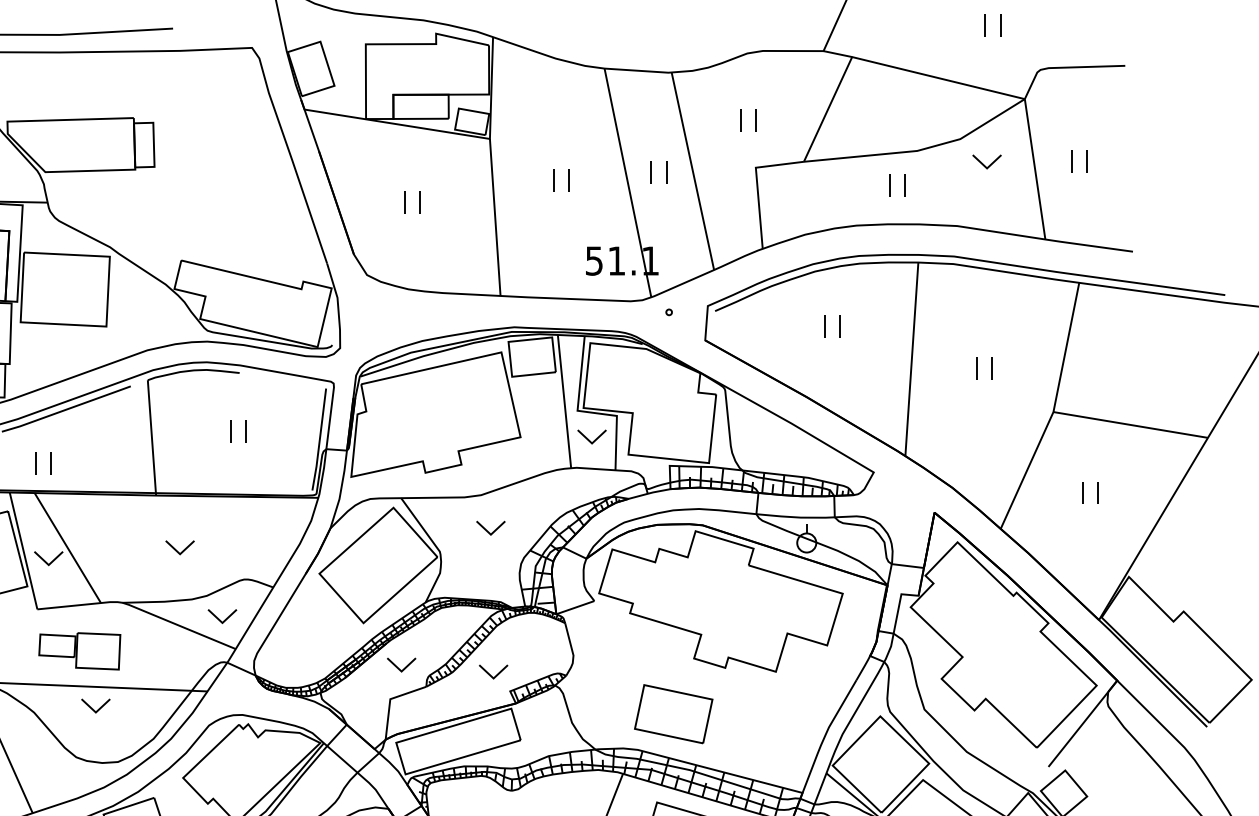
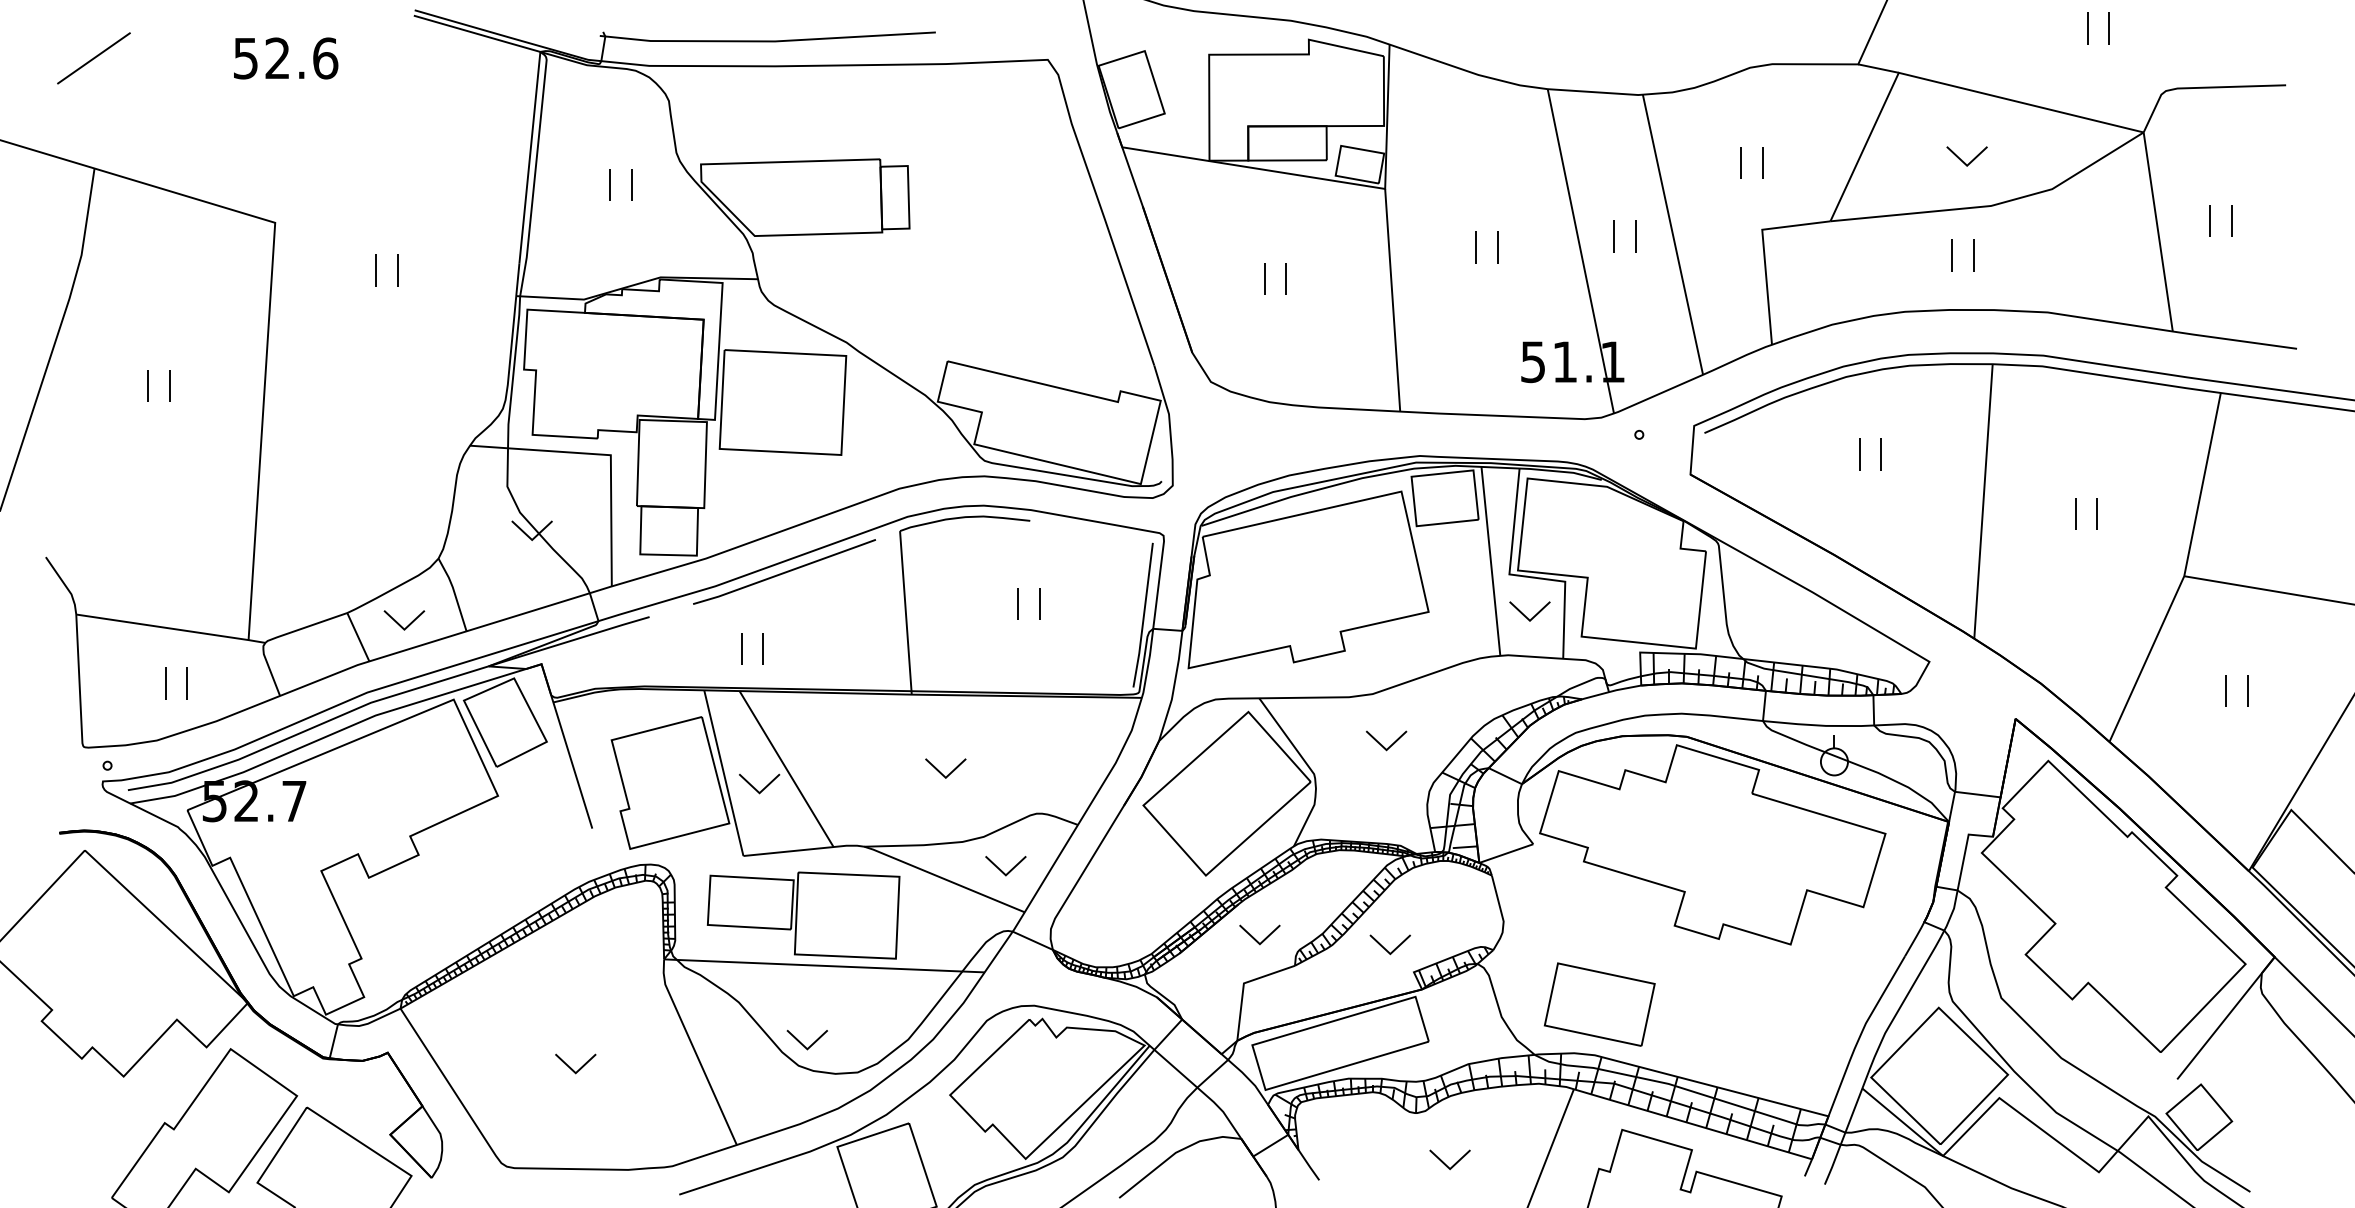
part: (986, 161) -> (1966, 156), moved
part: (79, 651) -> (803, 915), size x1.67
part: (95, 705) -> (806, 1039), moved
part: (673, 714) -> (1599, 1004), moved

